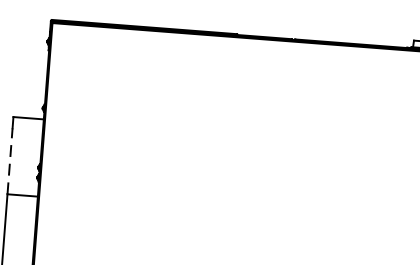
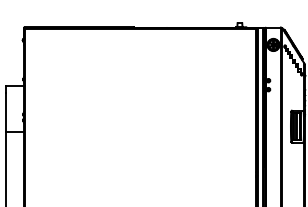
line: (10, 160) -> (6, 111), dashed -> solid

